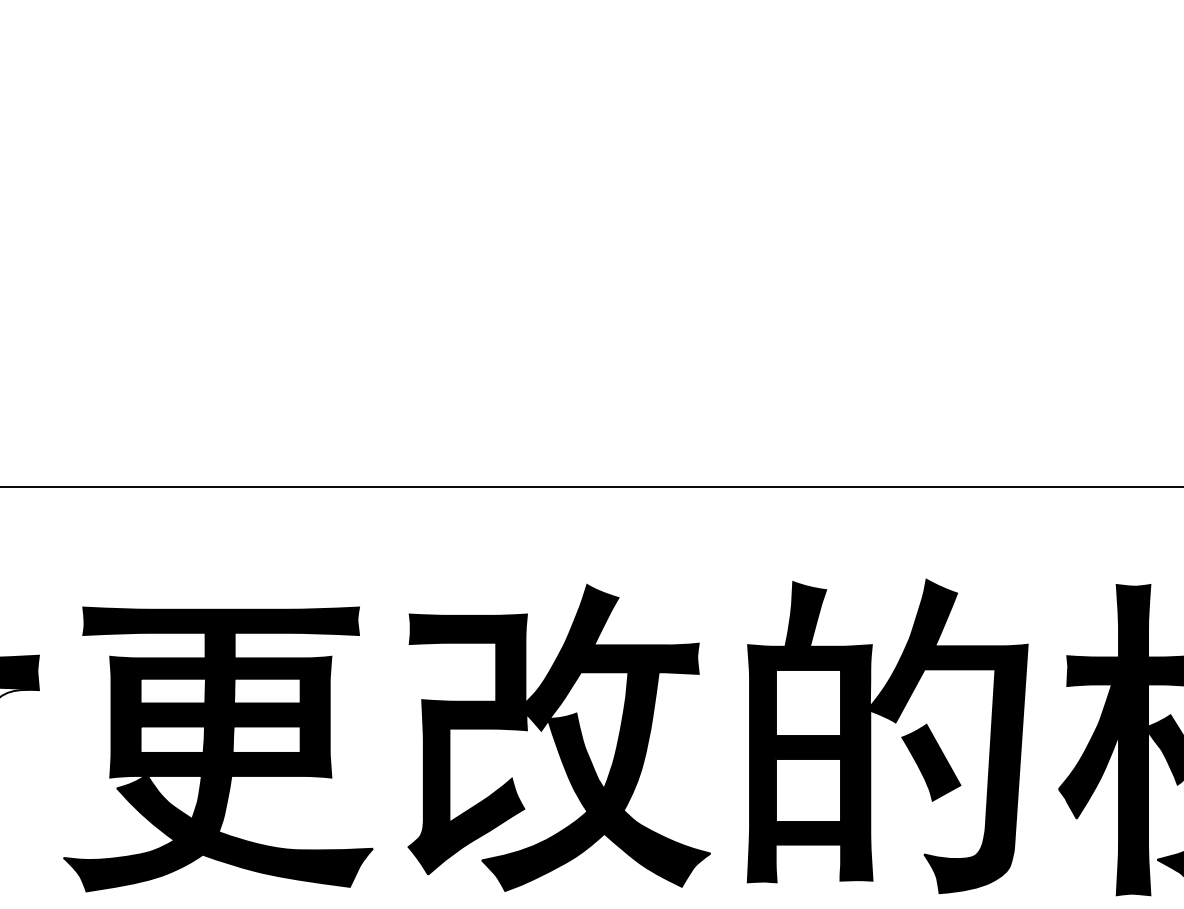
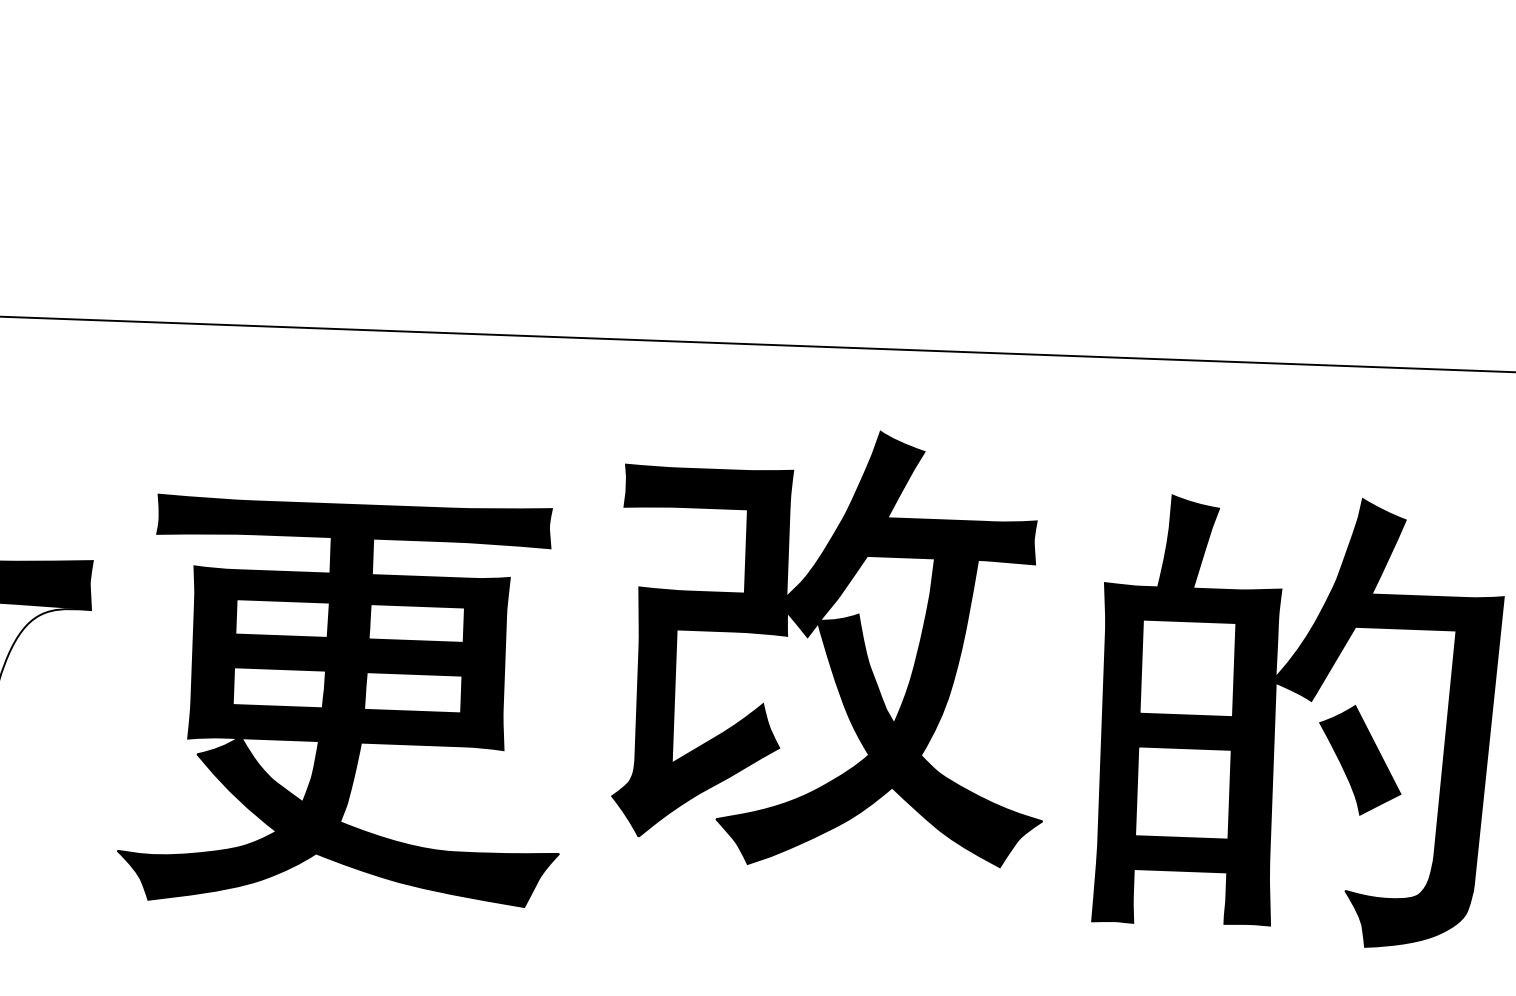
part: (558, 737) -> (831, 647), moved

